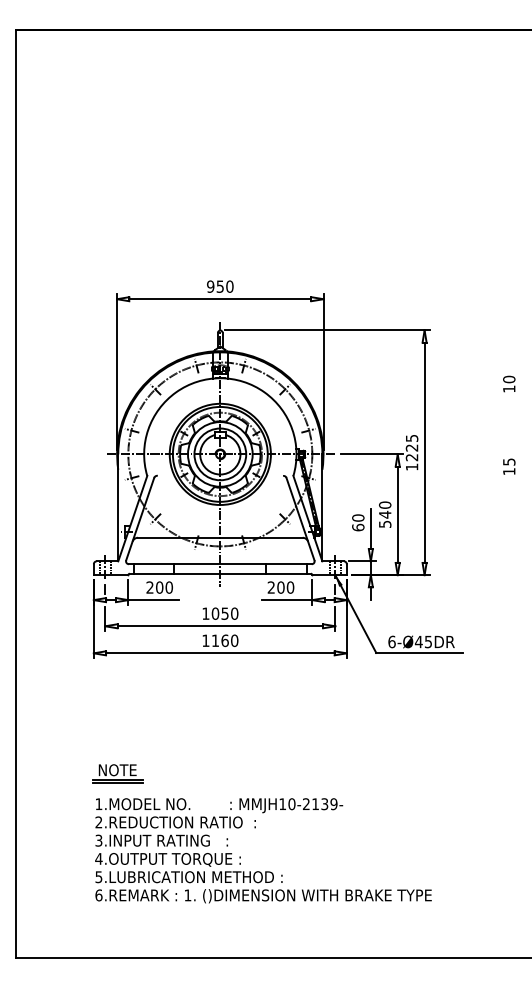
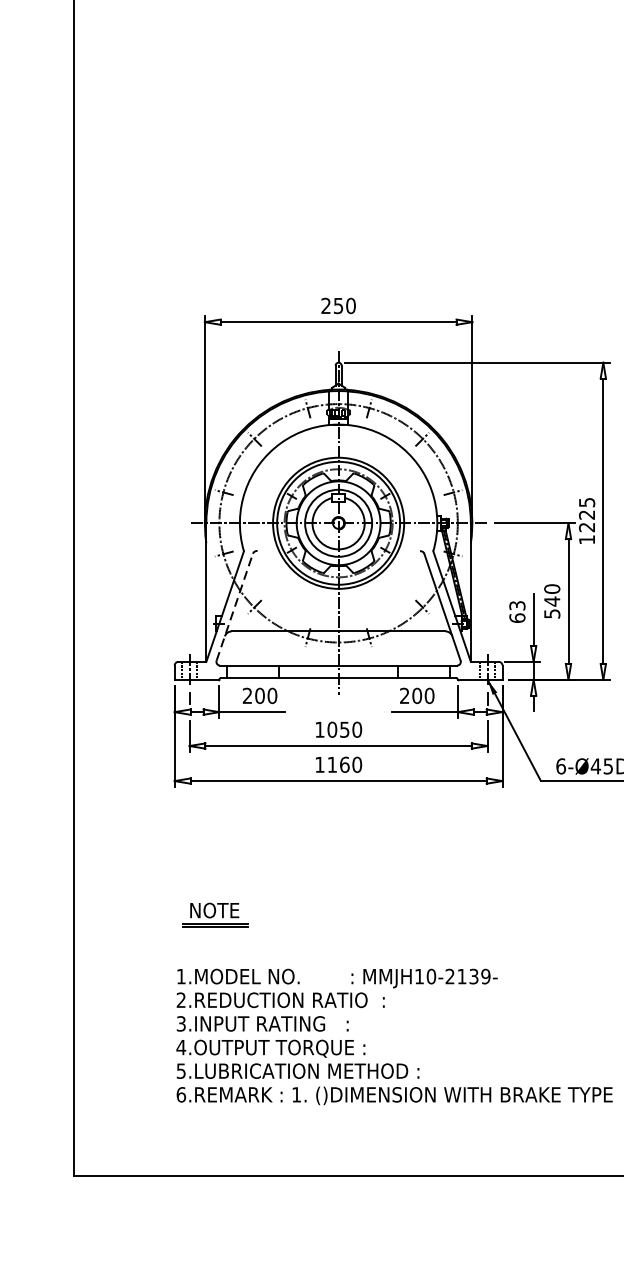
text: (210, 286) -> (325, 305), 950 -> 250
text: (358, 517) -> (517, 605), 60 -> 63
line: (140, 519) -> (235, 607), solid -> dashed
part: (117, 773) -> (214, 914), moved

